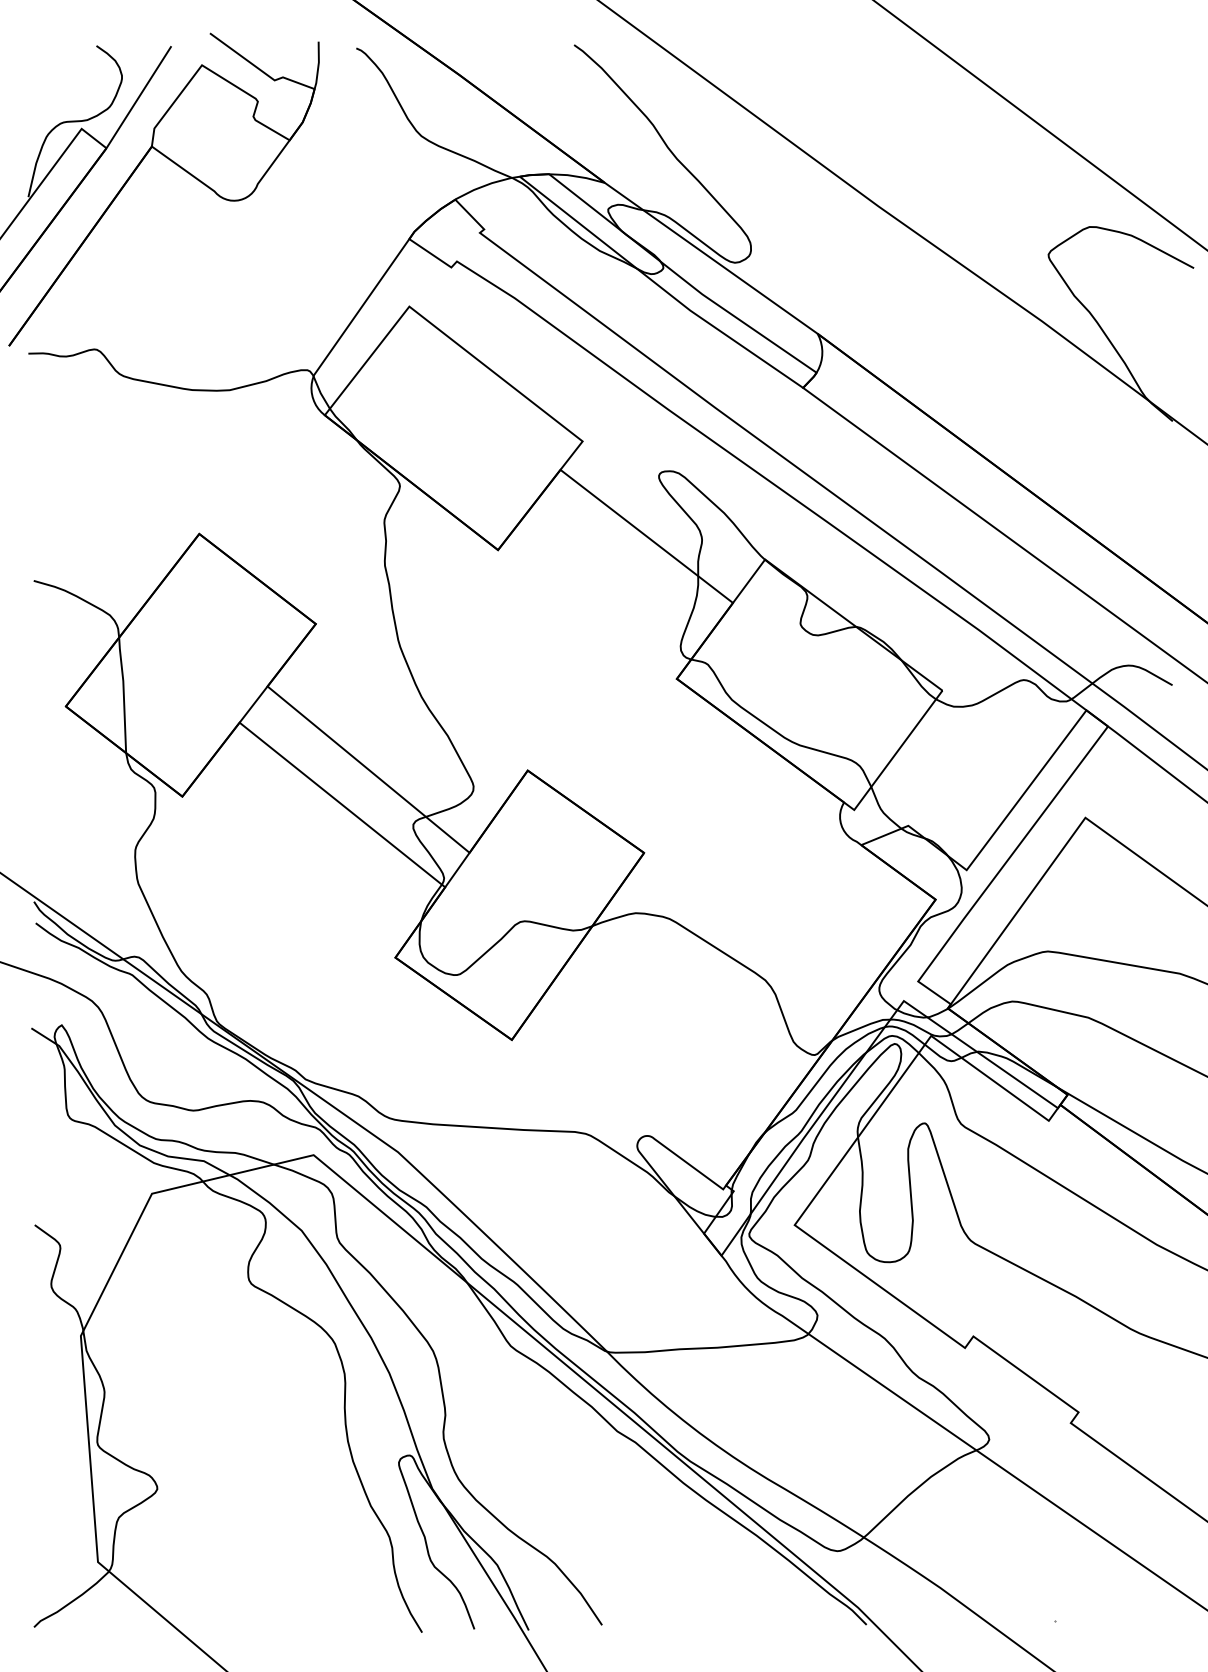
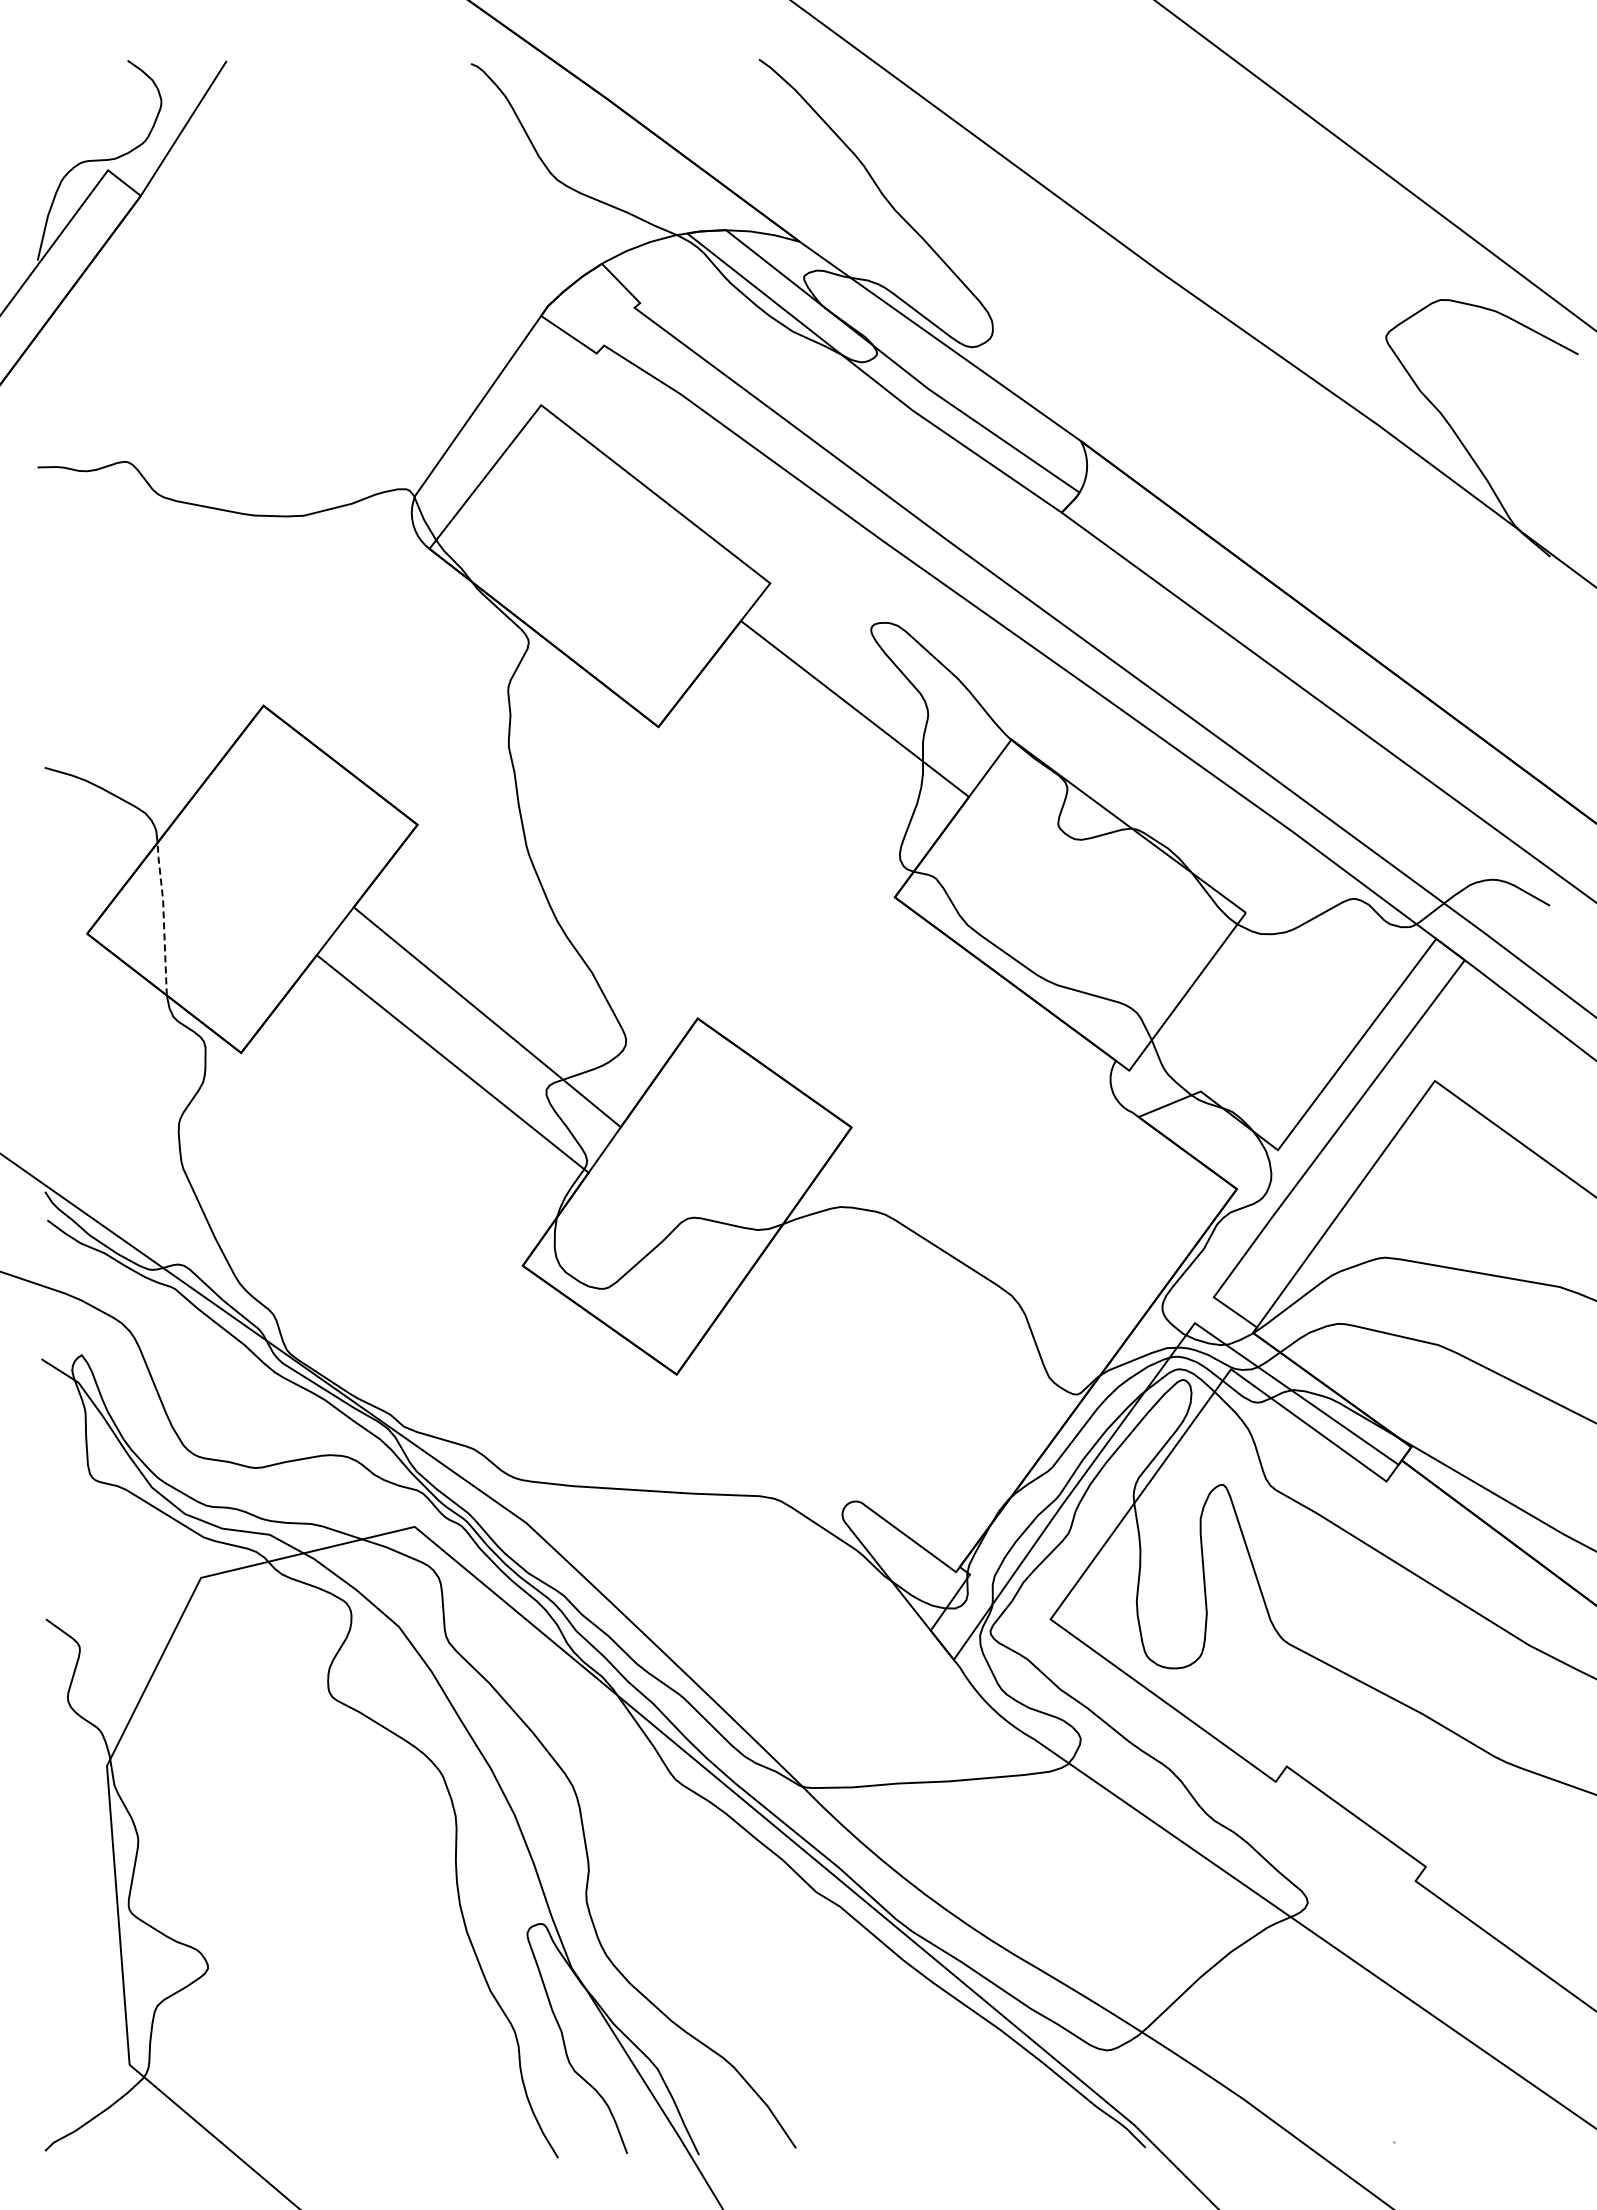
part: (178, 166) -> (236, 220), removed
line: (123, 694) -> (163, 917), solid -> dashed

